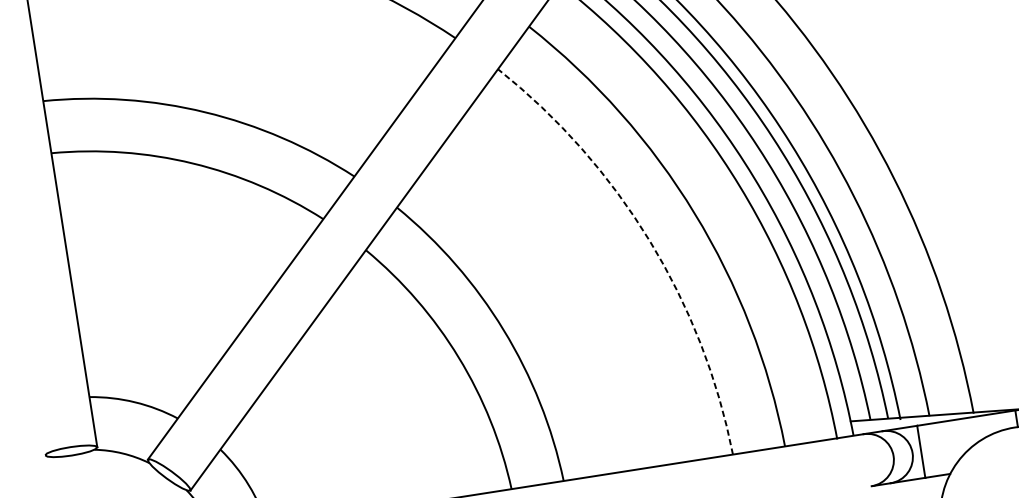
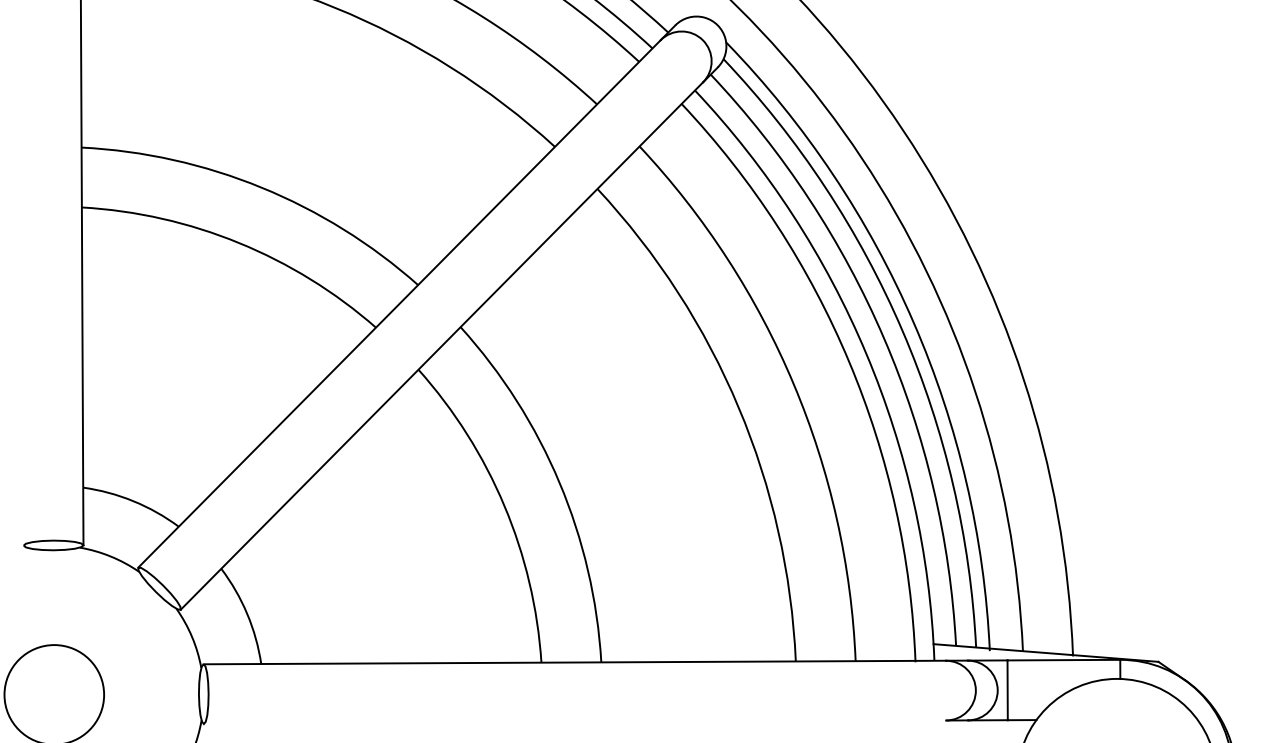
arc: (649, 240) -> (738, 407), dashed -> solid

